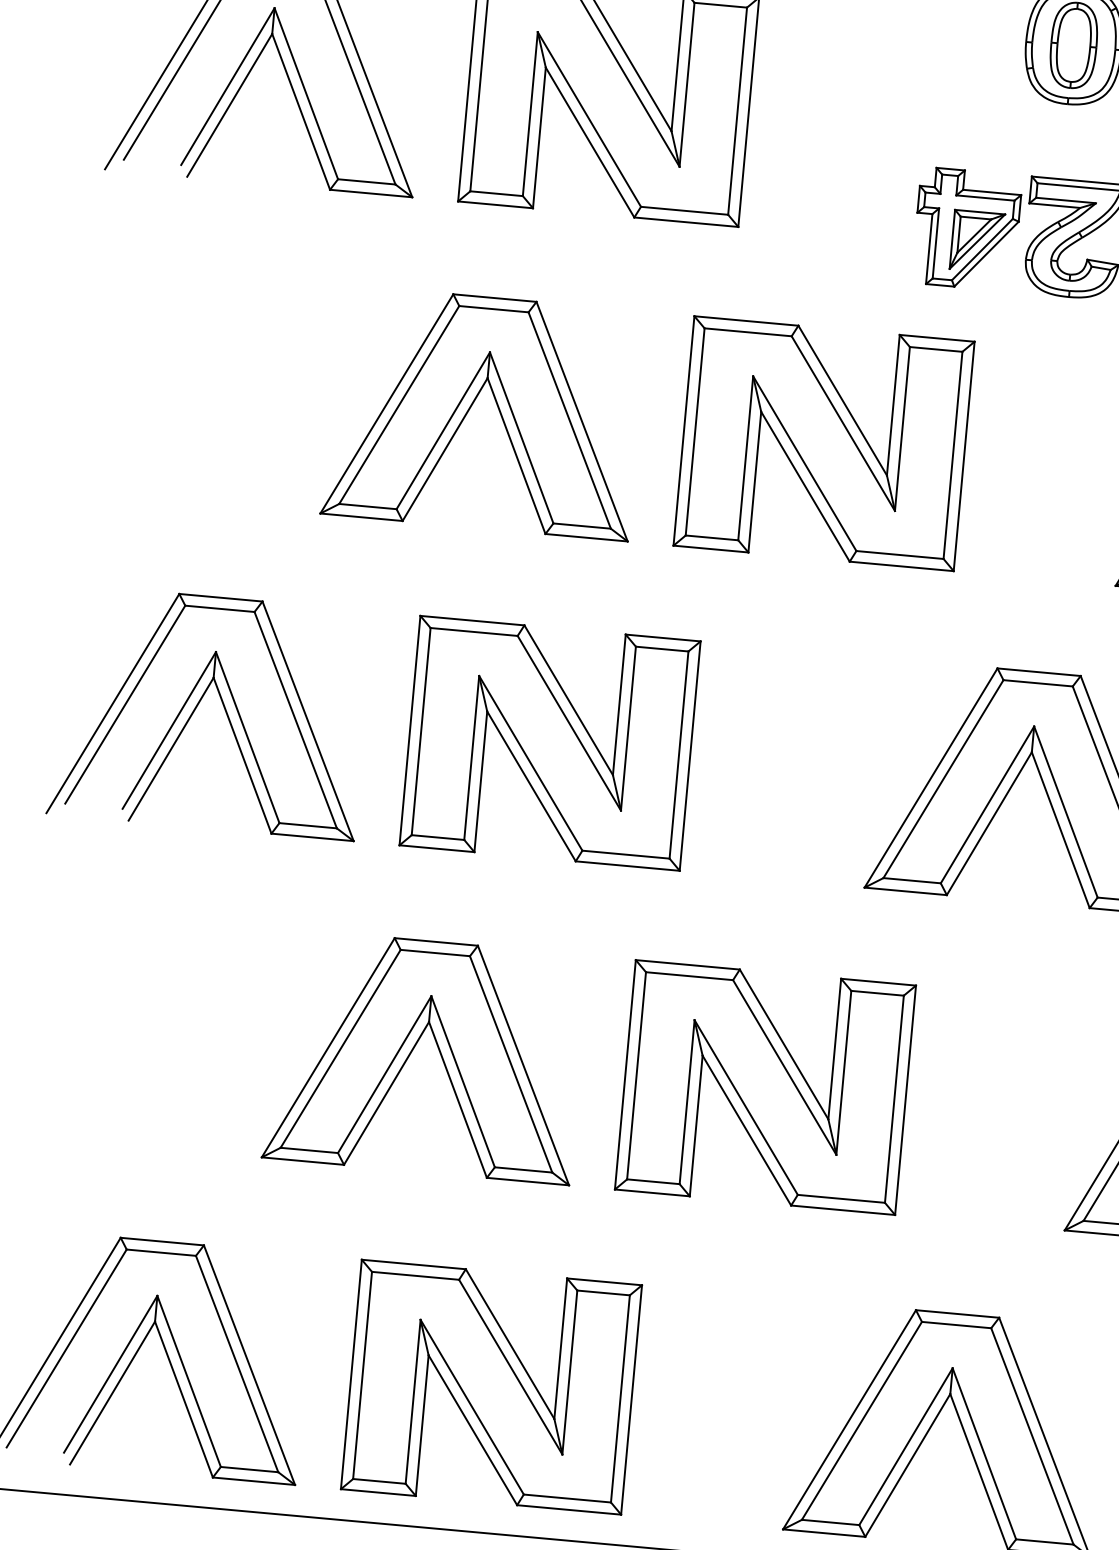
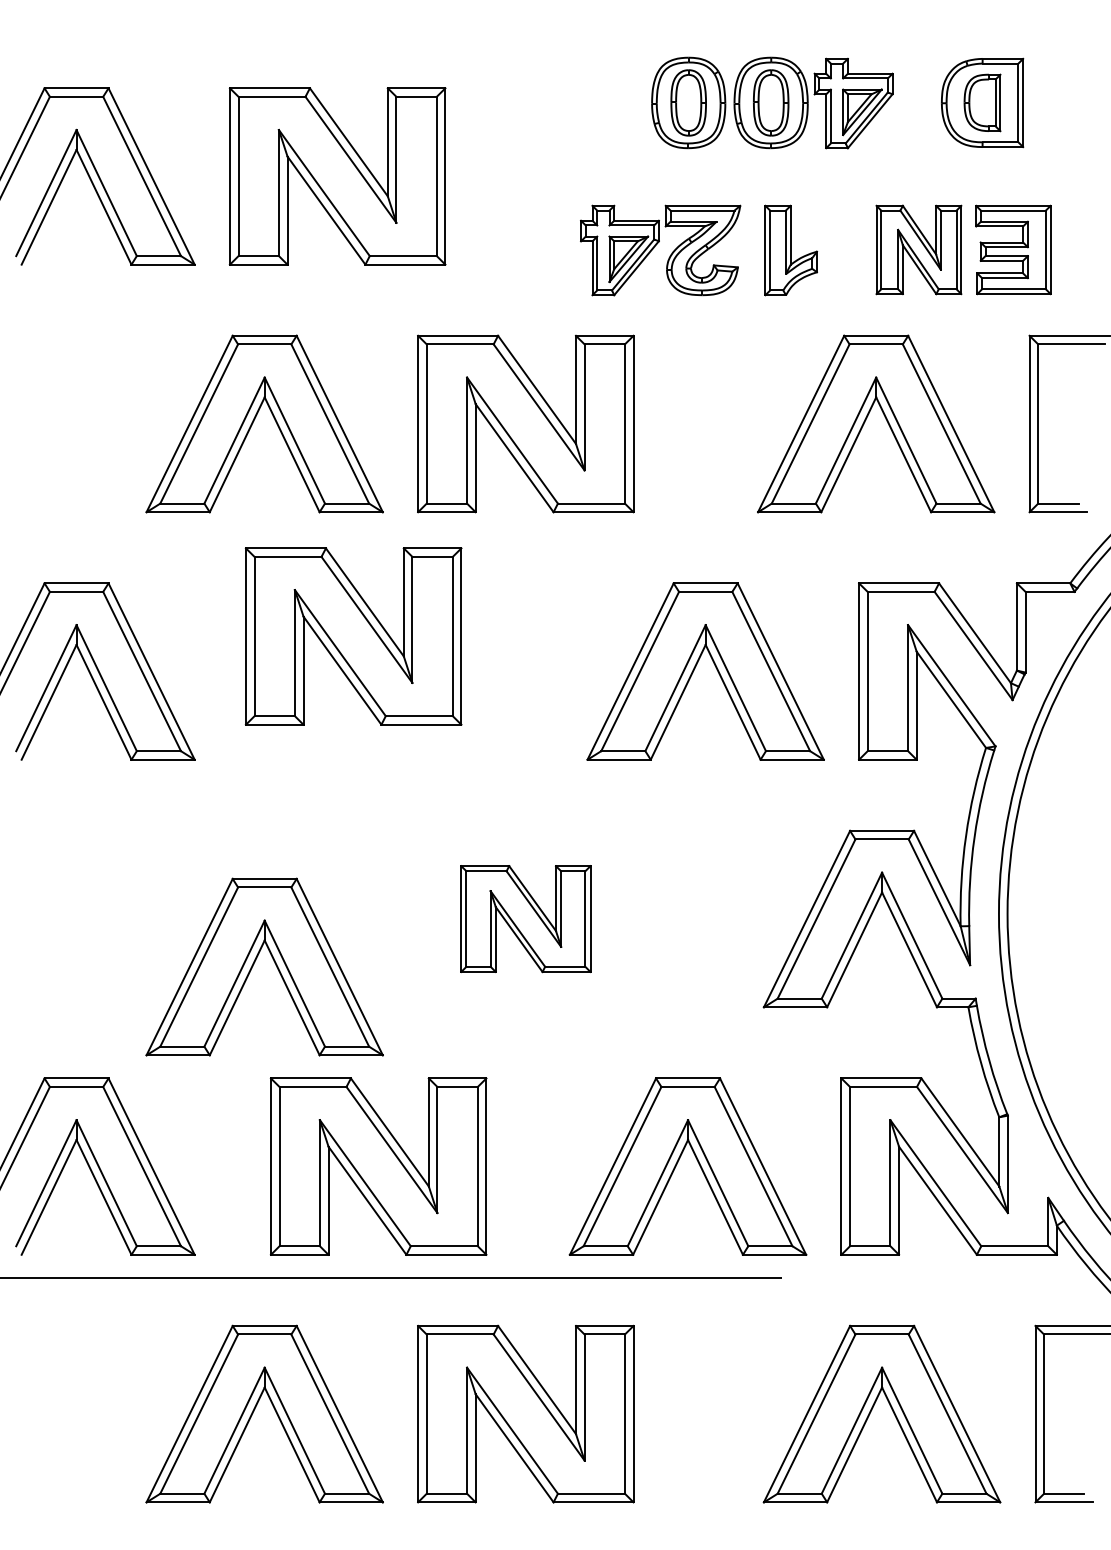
part: (549, 743) -> (353, 636), moved
part: (414, 1049) -> (255, 962), moved
part: (765, 1086) -> (525, 918), size x0.6
part: (491, 1387) -> (378, 1166), moved

